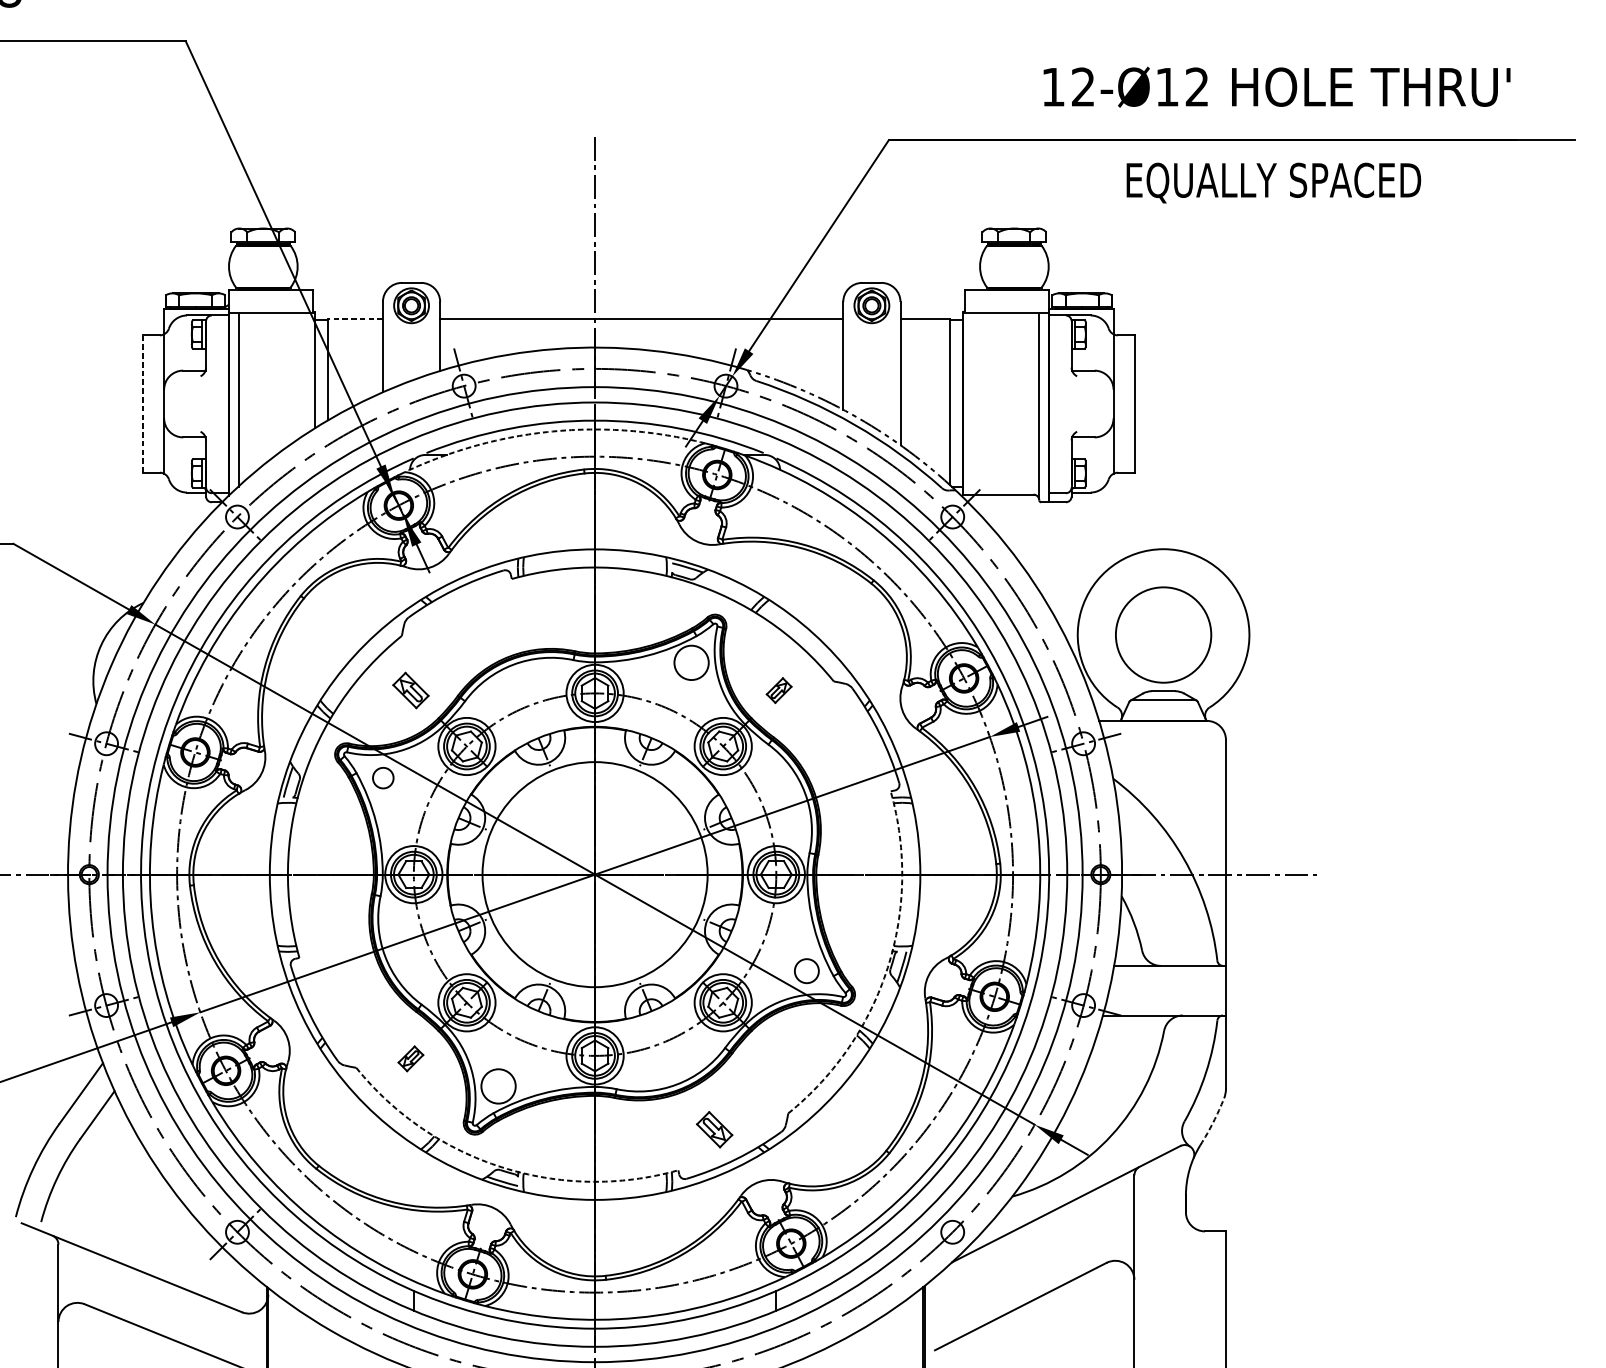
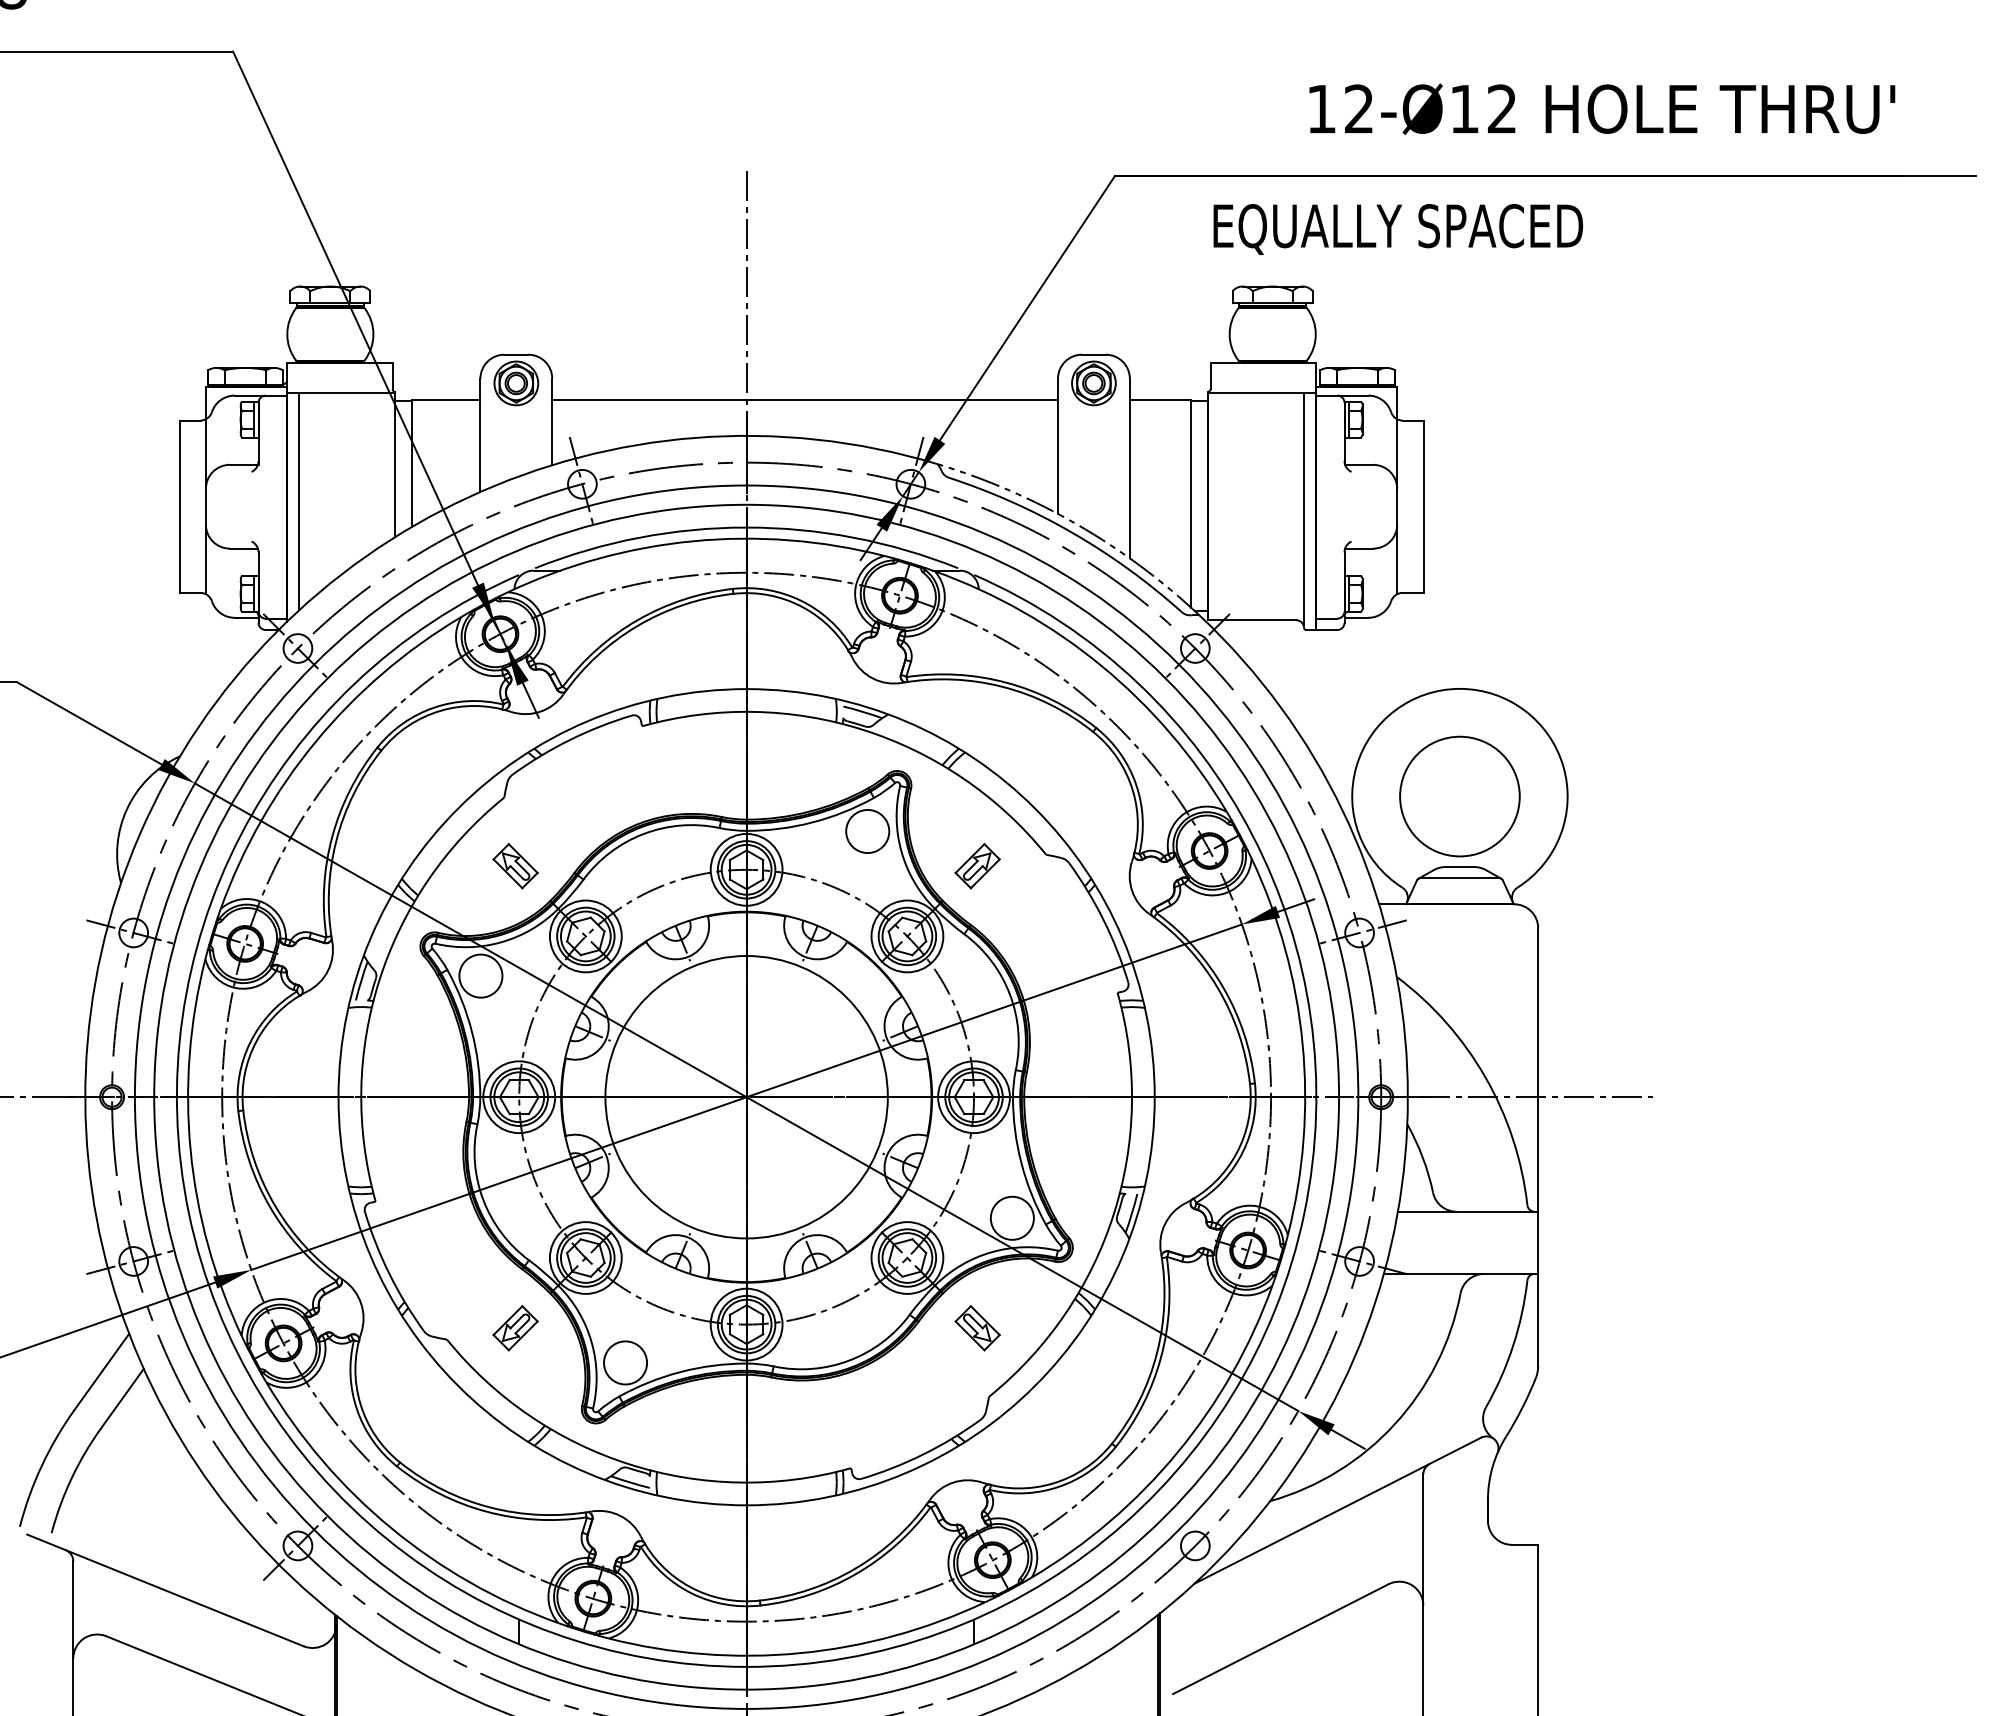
text: (1273, 183) -> (1397, 229), moved
line: (355, 319) -> (445, 400), dashed -> solid
line: (143, 403) -> (179, 506), dashed -> solid
arc: (552, 431) -> (693, 541), dashed -> solid
part: (779, 690) -> (977, 866), size x1.43
circle: (382, 777) -> (480, 975), size x1.67
arc: (887, 968) -> (1113, 1214), dashed -> solid
circle: (806, 970) -> (1011, 1217), size x1.43
part: (410, 1058) -> (515, 1328), size x1.43
arc: (1213, 1121) -> (1522, 1407), dashed -> solid
part: (714, 1129) -> (977, 1328), moved
arc: (501, 1167) -> (629, 1464), dashed -> solid

